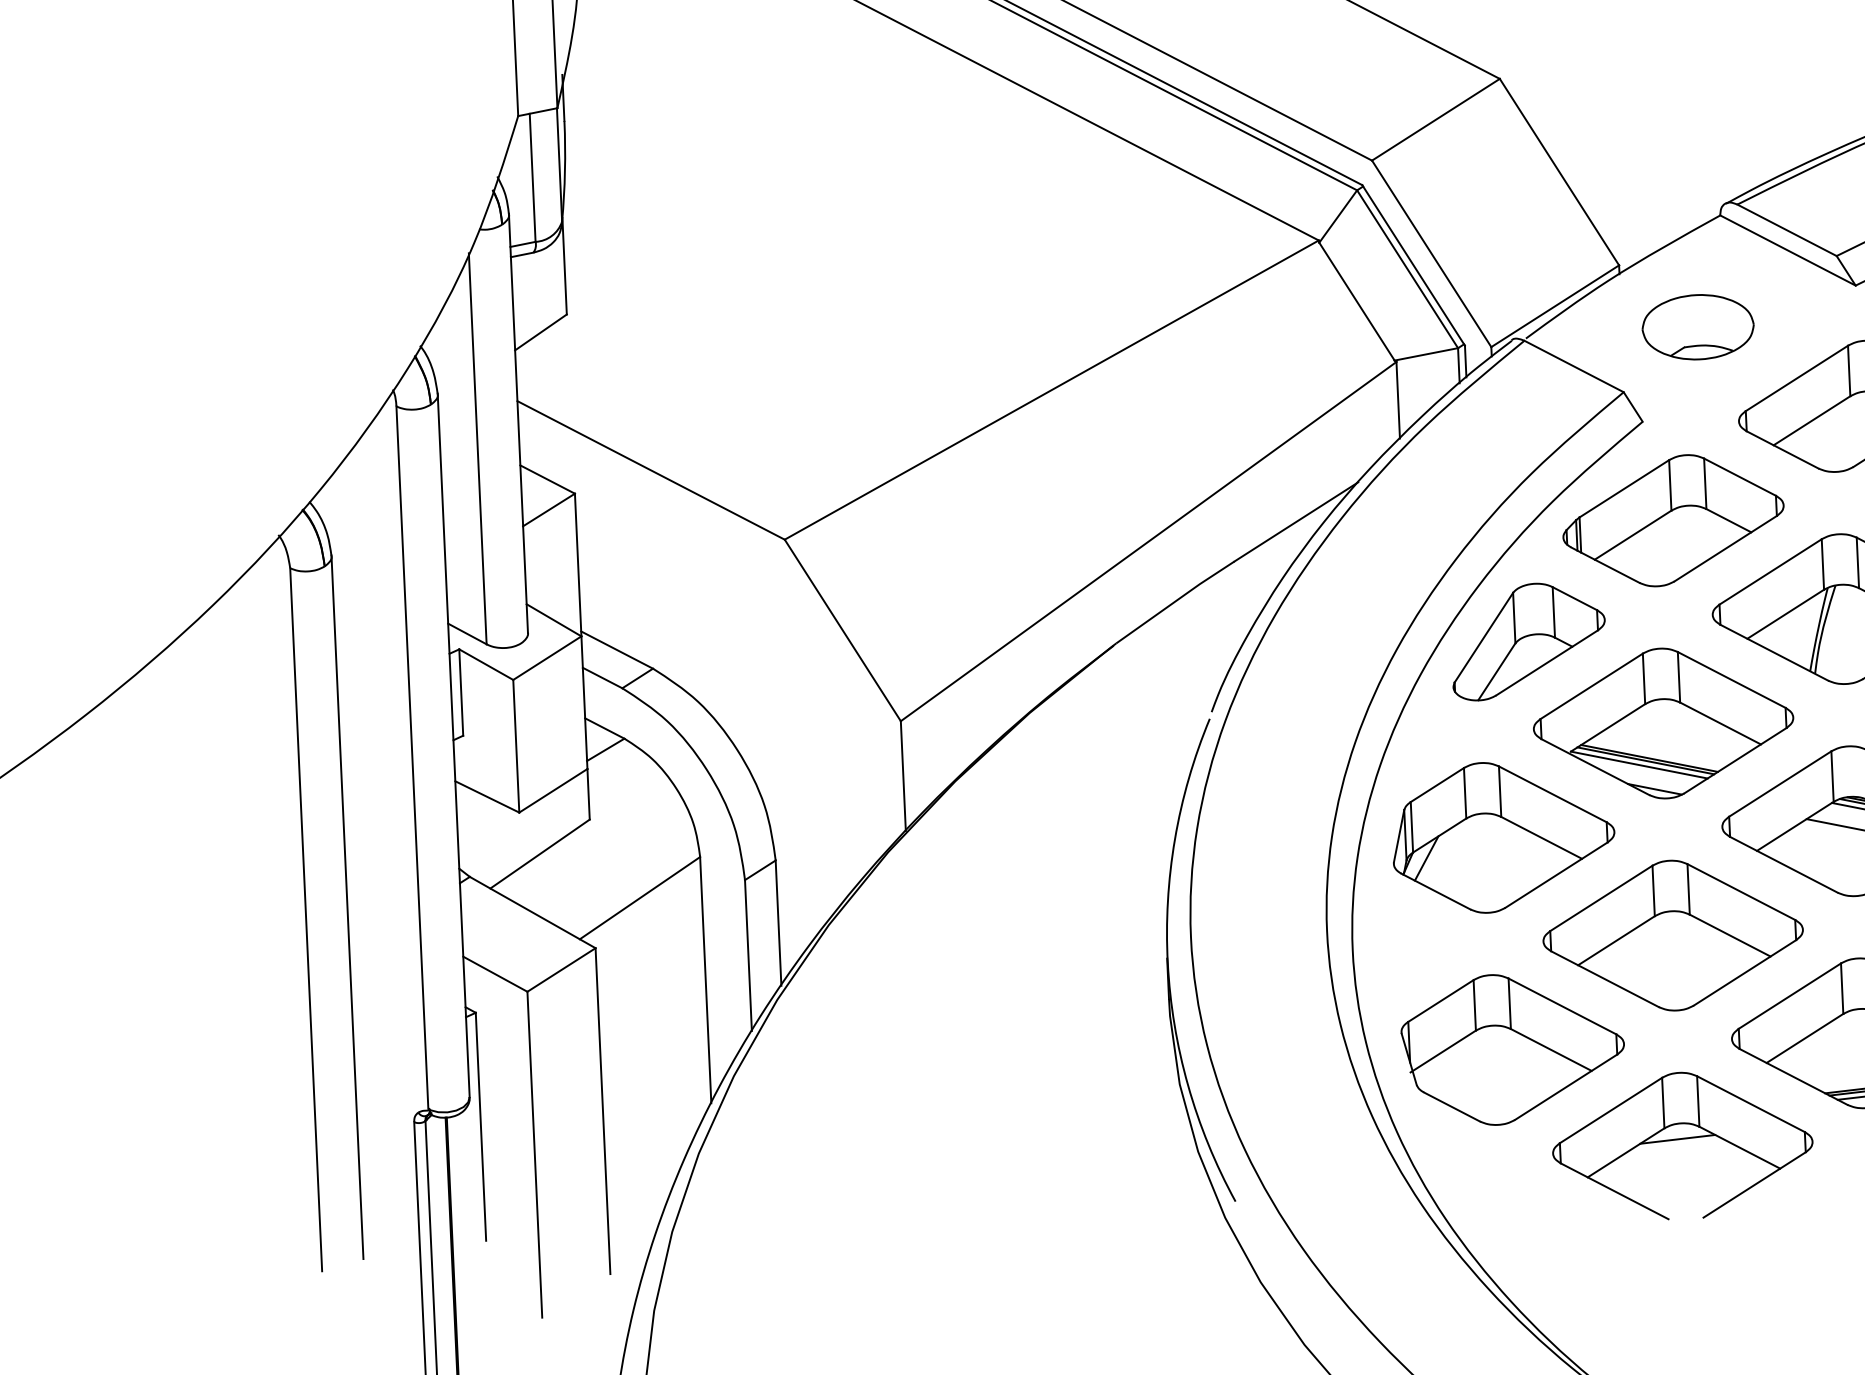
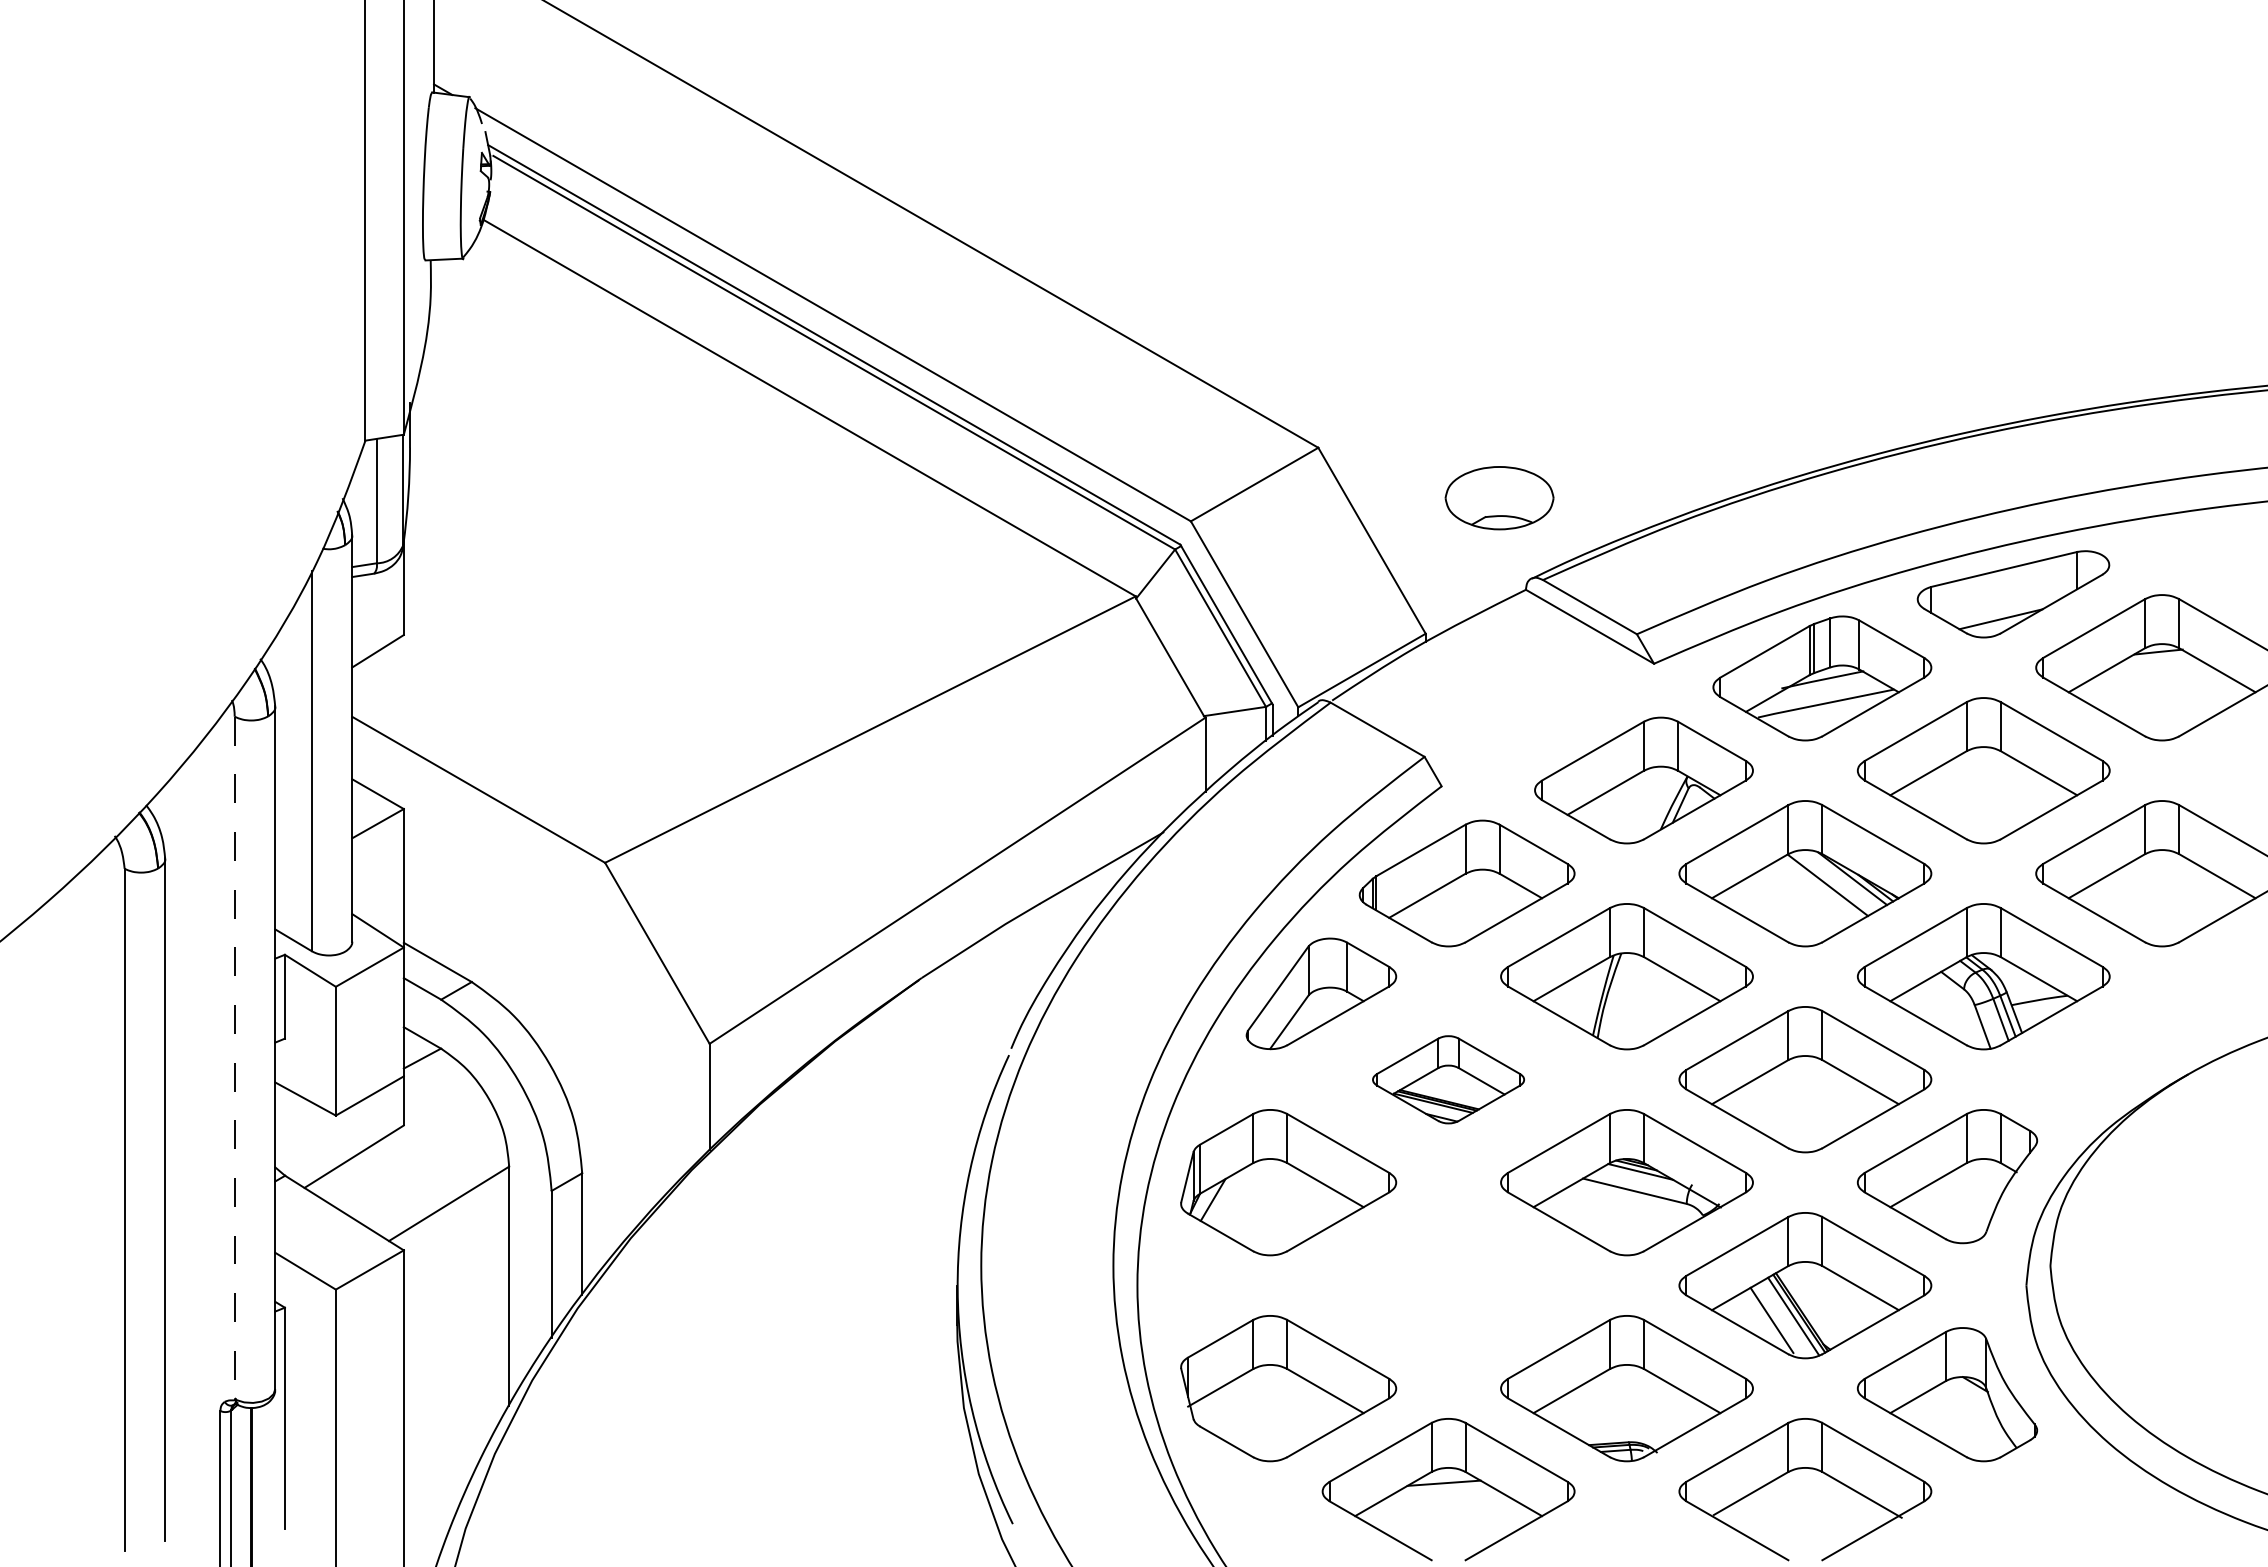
part: (1698, 327) -> (1499, 498), moved
part: (1663, 723) -> (1448, 1079), size x0.6
line: (412, 757) -> (234, 1057), solid -> dashed
part: (1673, 935) -> (1448, 1285), removed

